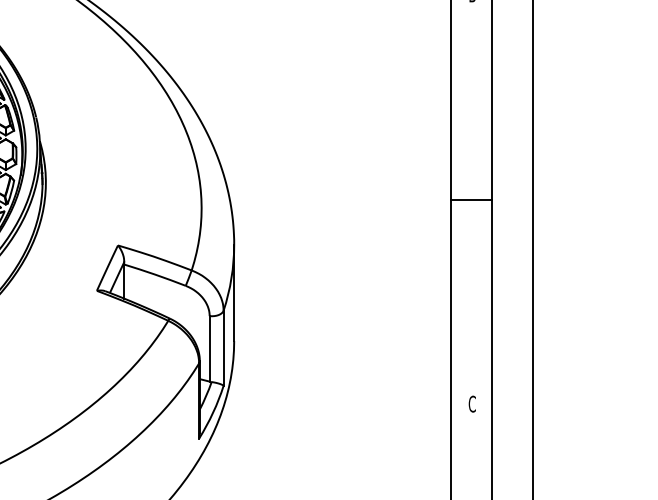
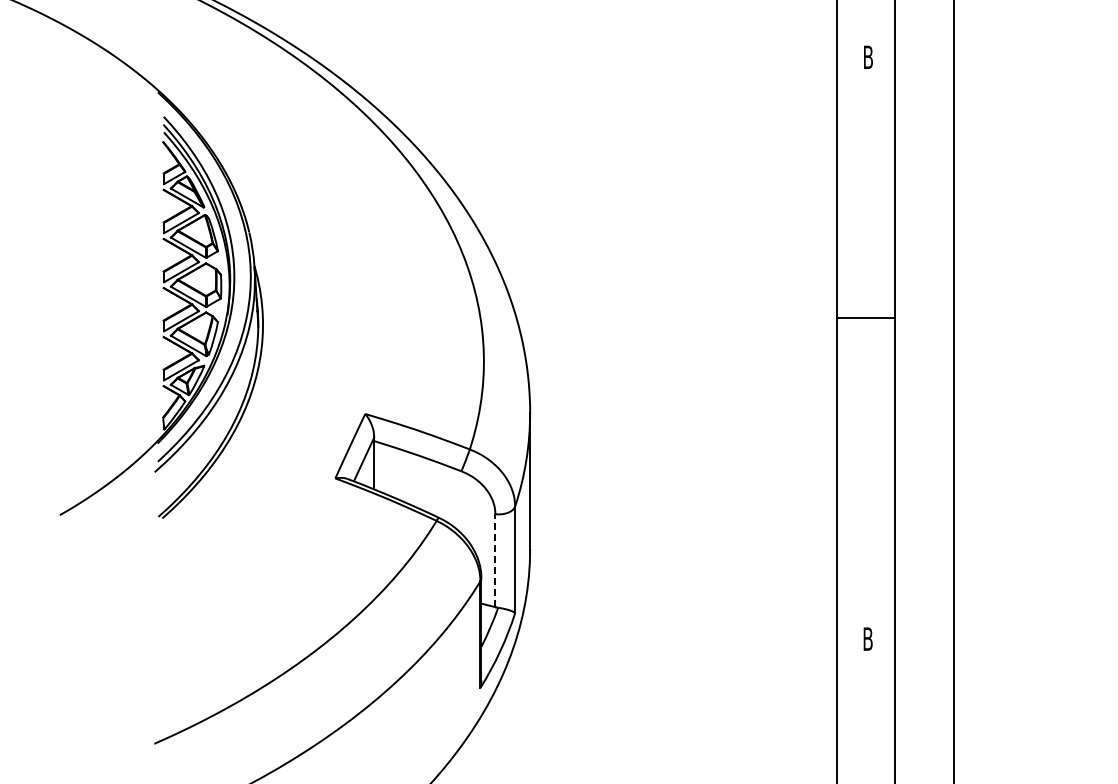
line: (471, 199) -> (866, 317), moved
line: (209, 348) -> (495, 560), solid -> dashed
text: (472, 404) -> (868, 639), C -> B

